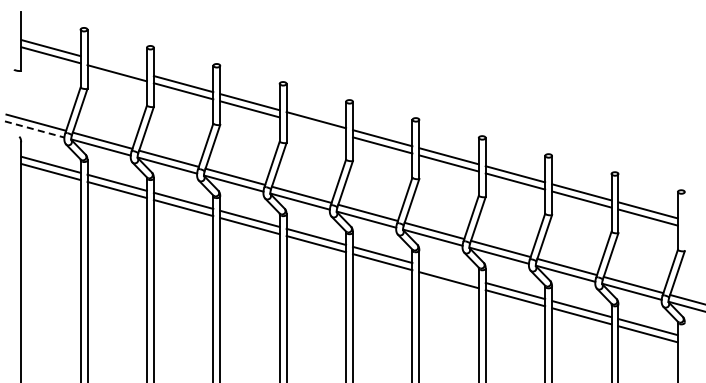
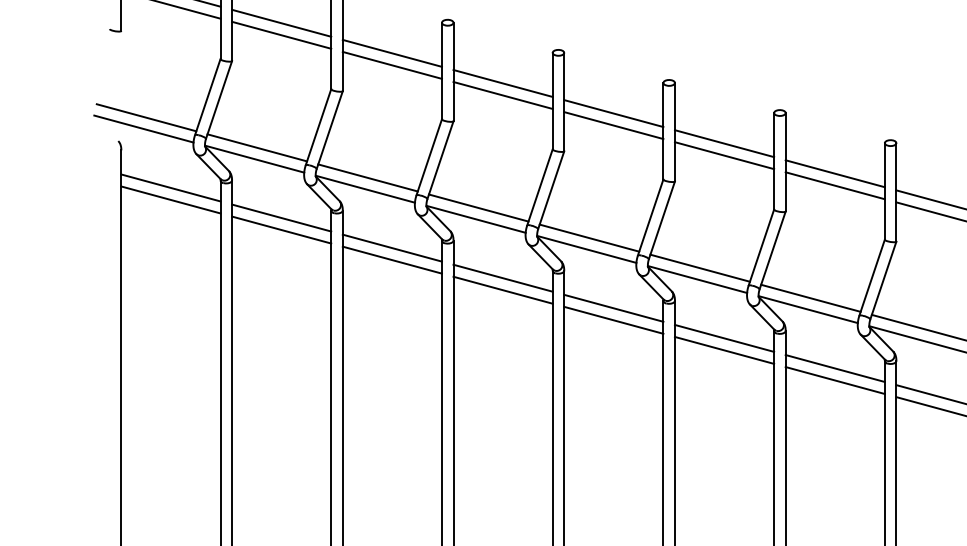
line: (116, 66) -> (280, 23), added
line: (316, 127) -> (614, 125), added
line: (34, 129) -> (143, 129), dashed -> solid
line: (448, 272) -> (834, 367), added

